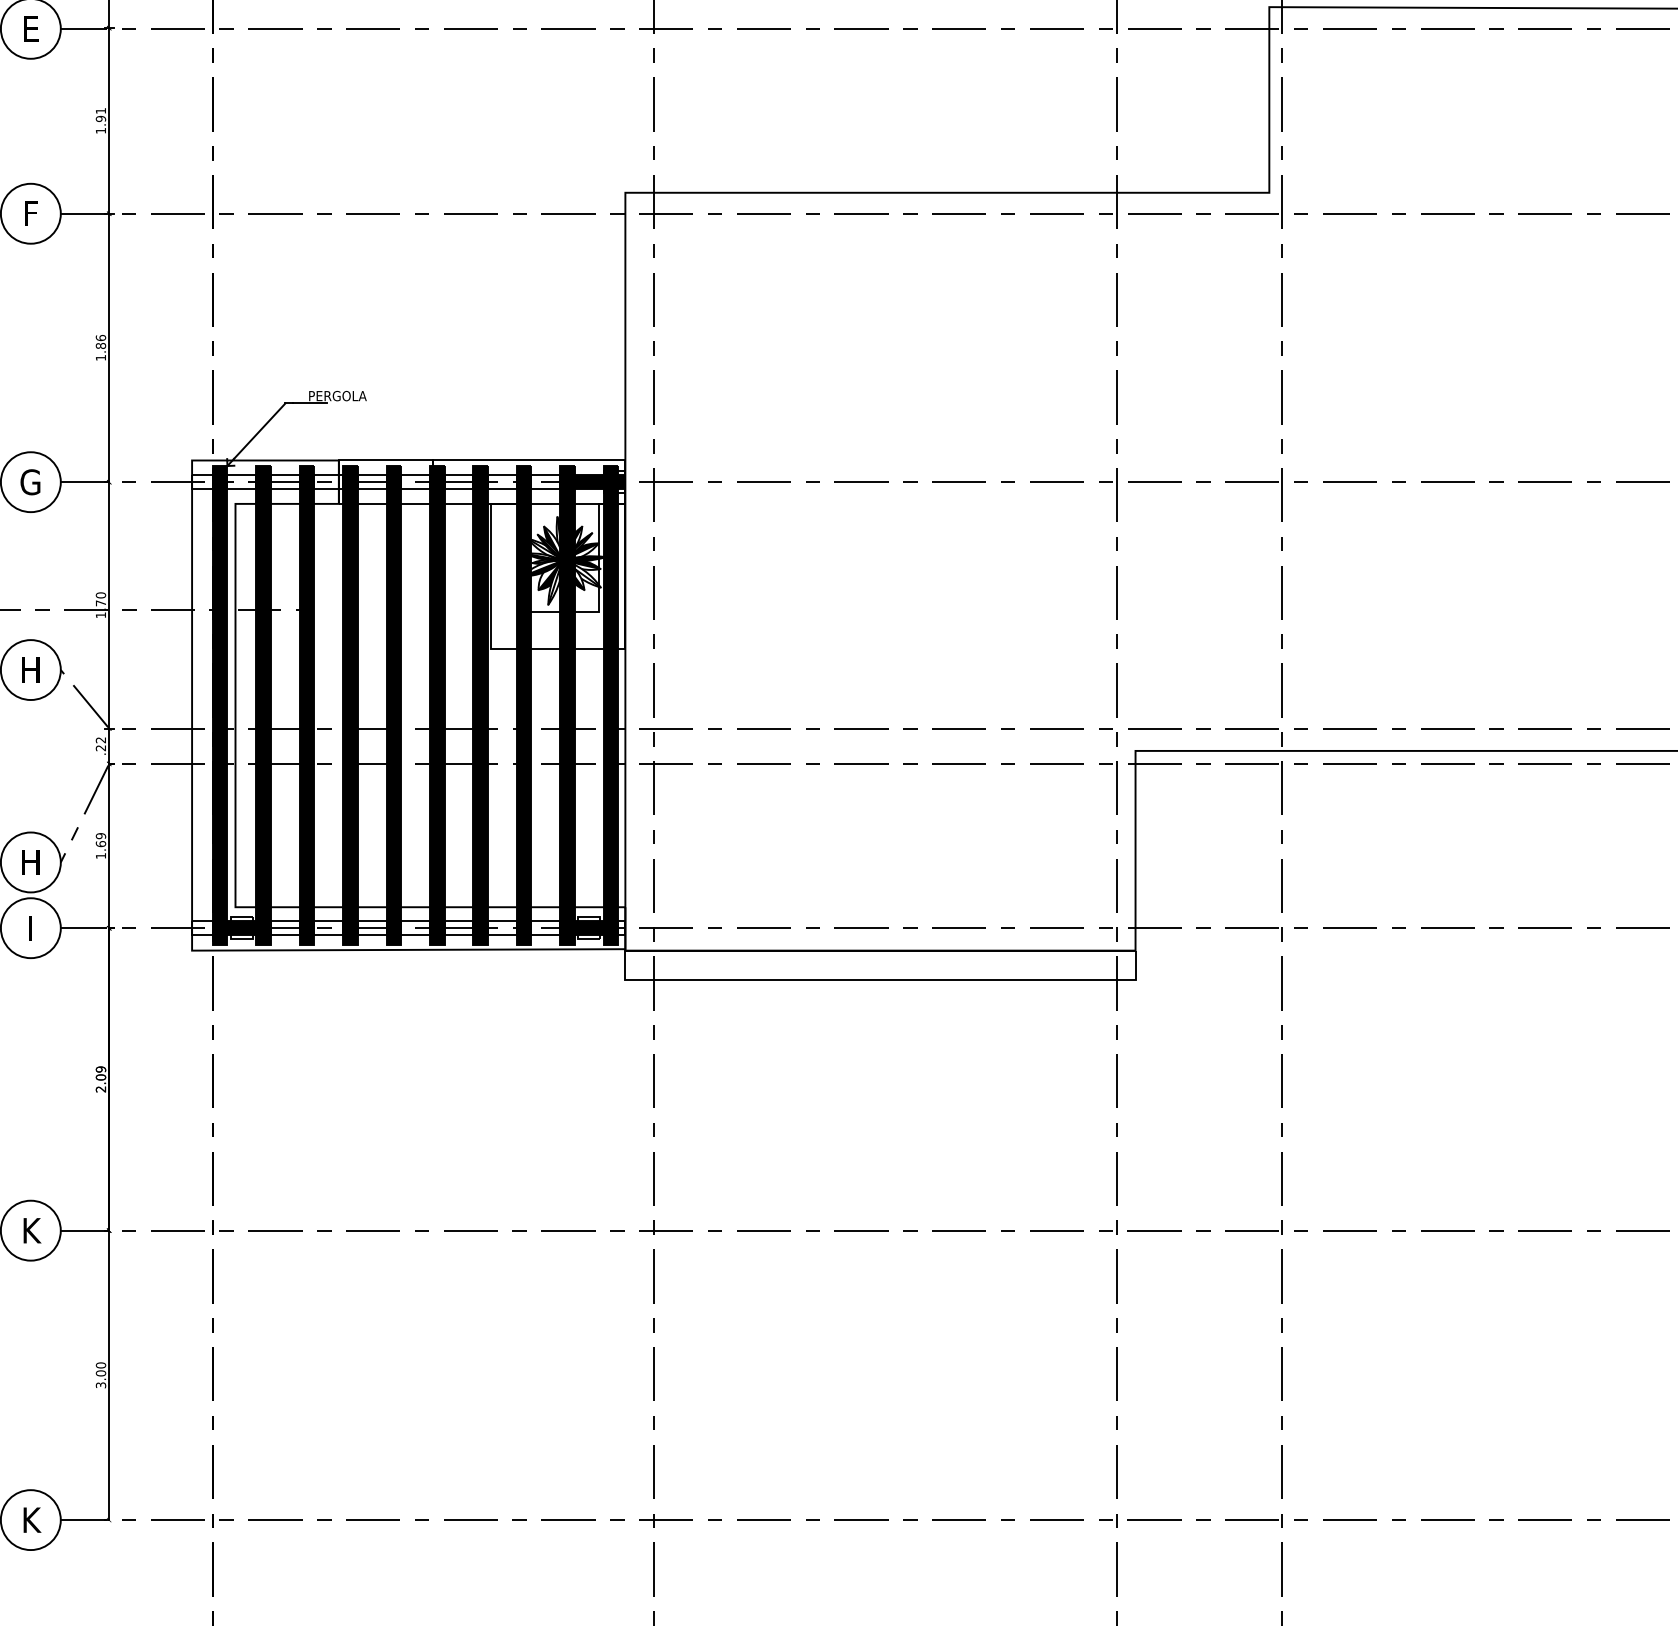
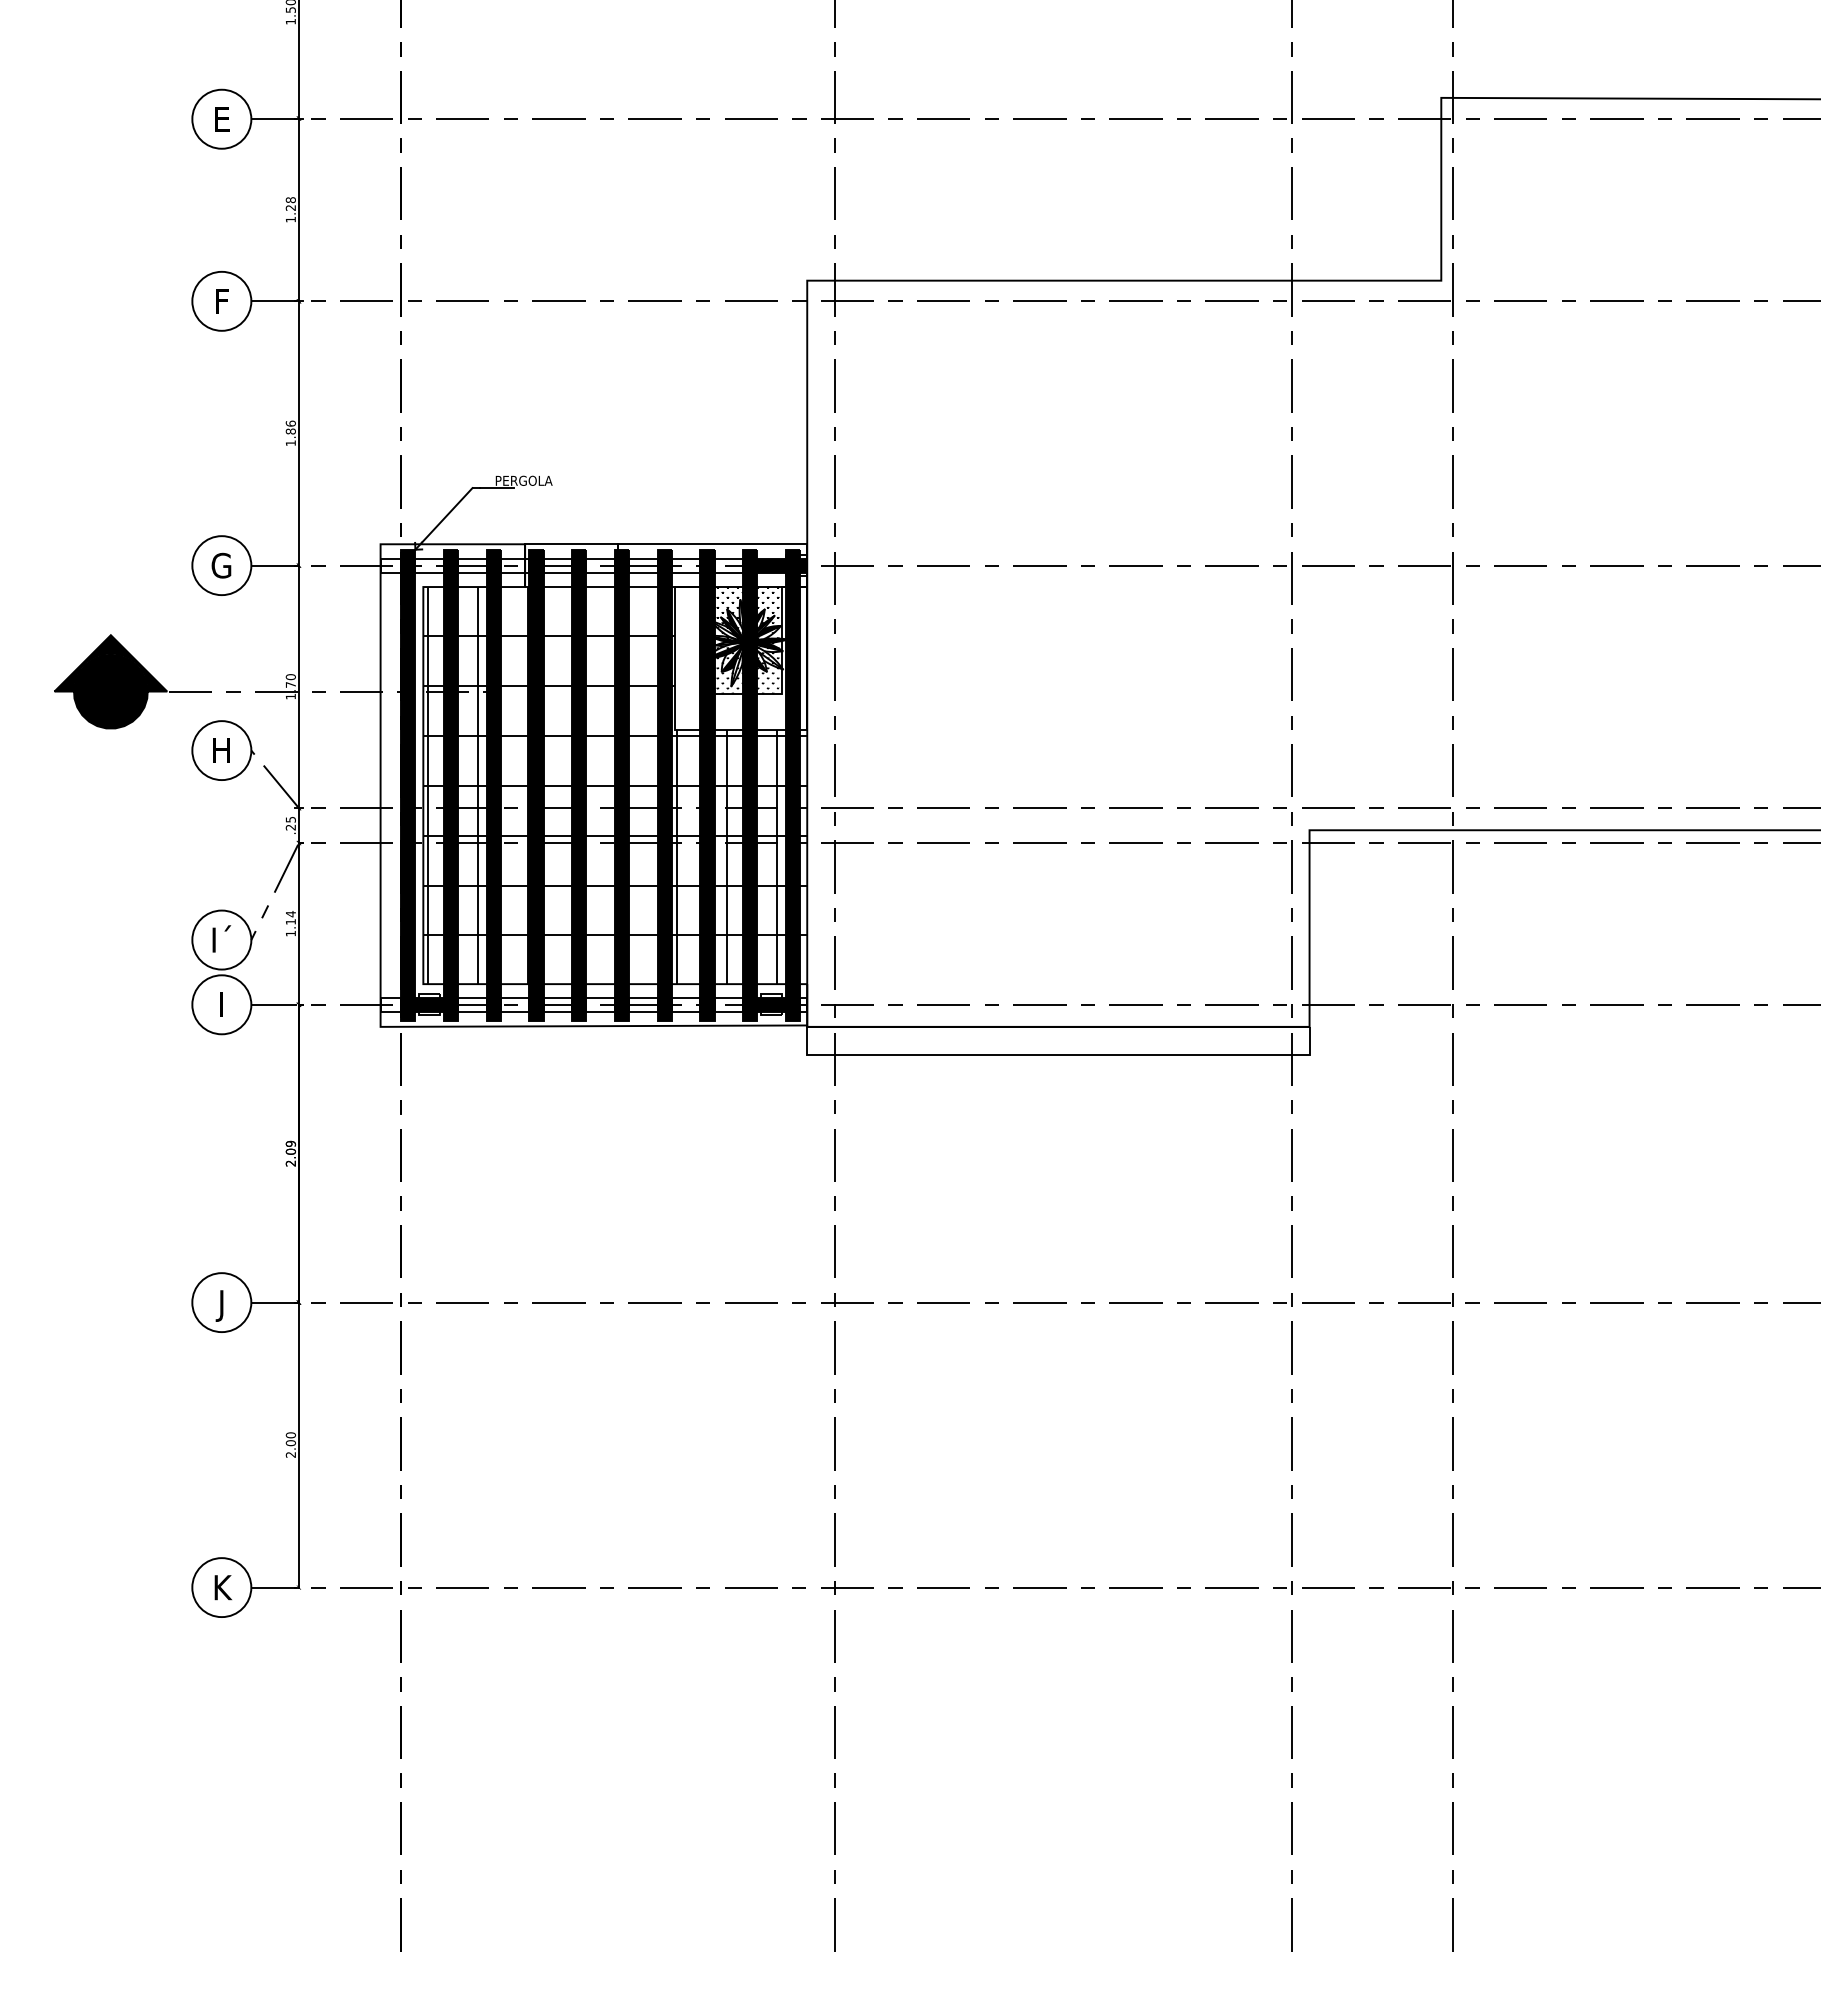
text: (100, 114) -> (290, 203), 1.91 -> 1.28
hatch: (562, 558) -> (745, 640), added
hatch: (430, 705) -> (615, 785), added
text: (100, 740) -> (290, 819), .22 -> .25
text: (100, 839) -> (290, 917), 1.69 -> 1.14
text: (30, 860) -> (221, 938), H -> I´
text: (32, 1233) -> (223, 1305), K -> J
text: (101, 1384) -> (291, 1454), 3.00 -> 2.00

